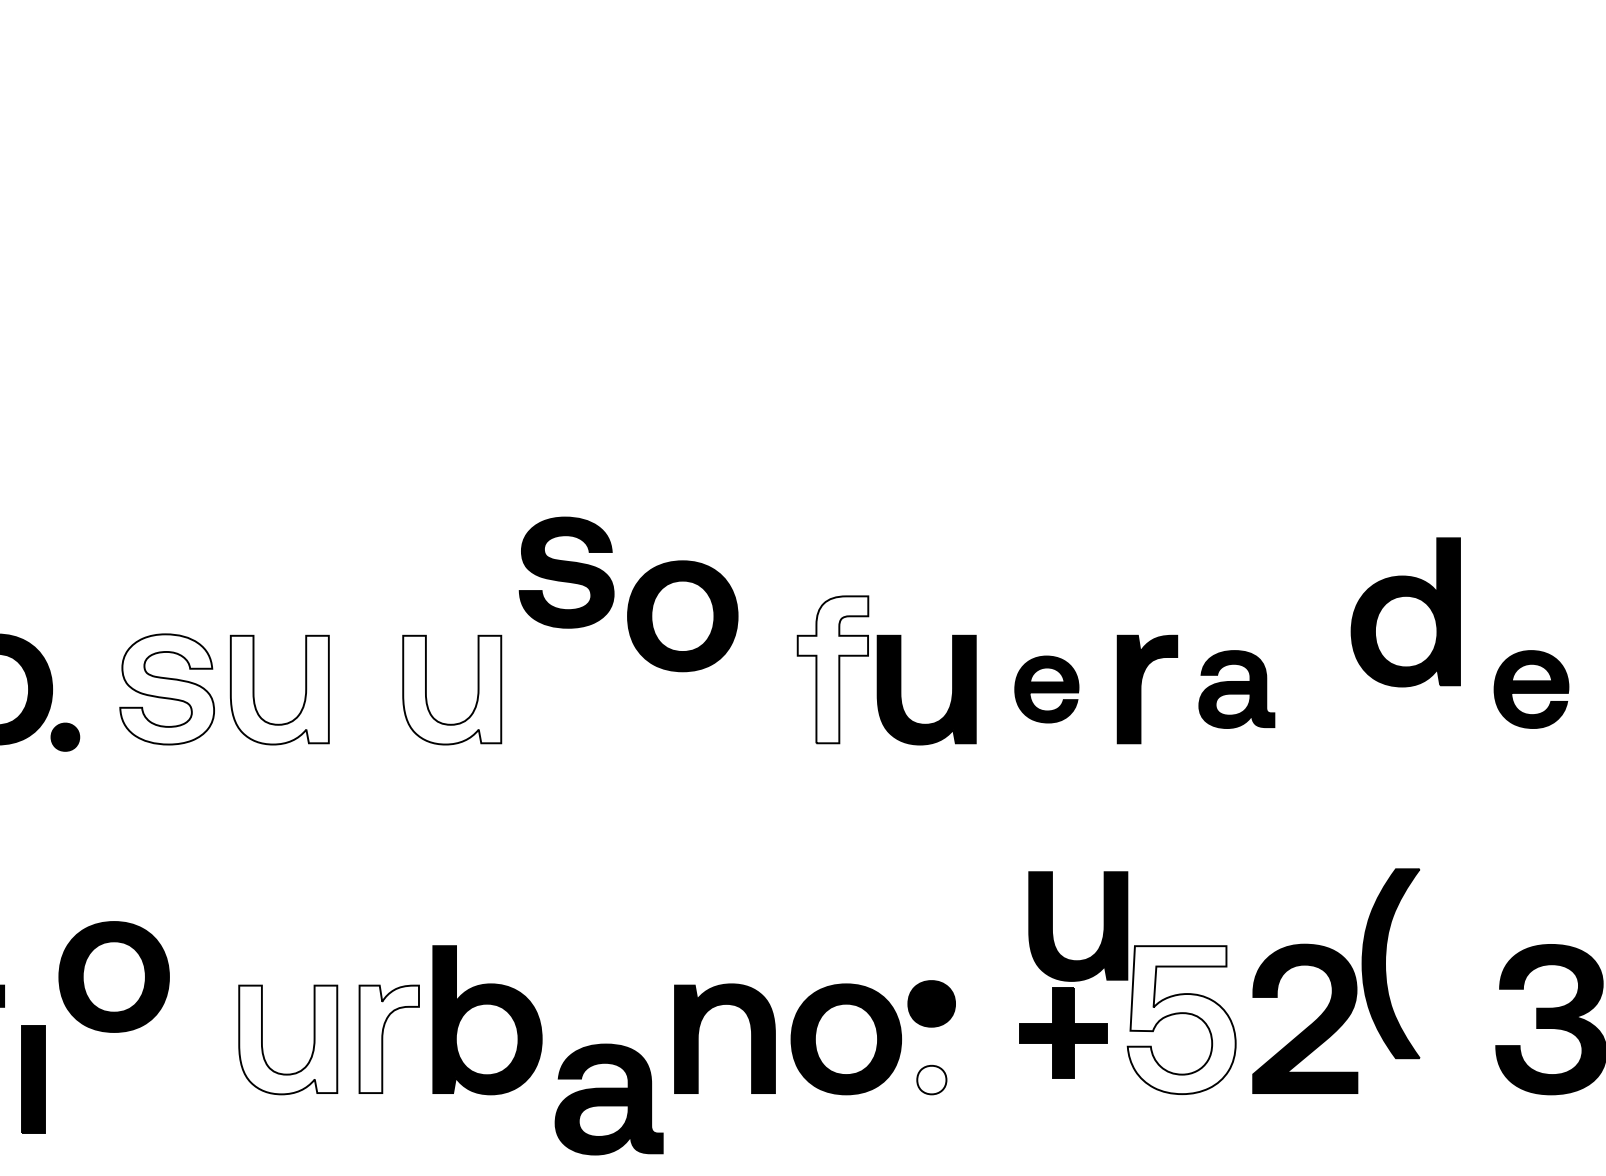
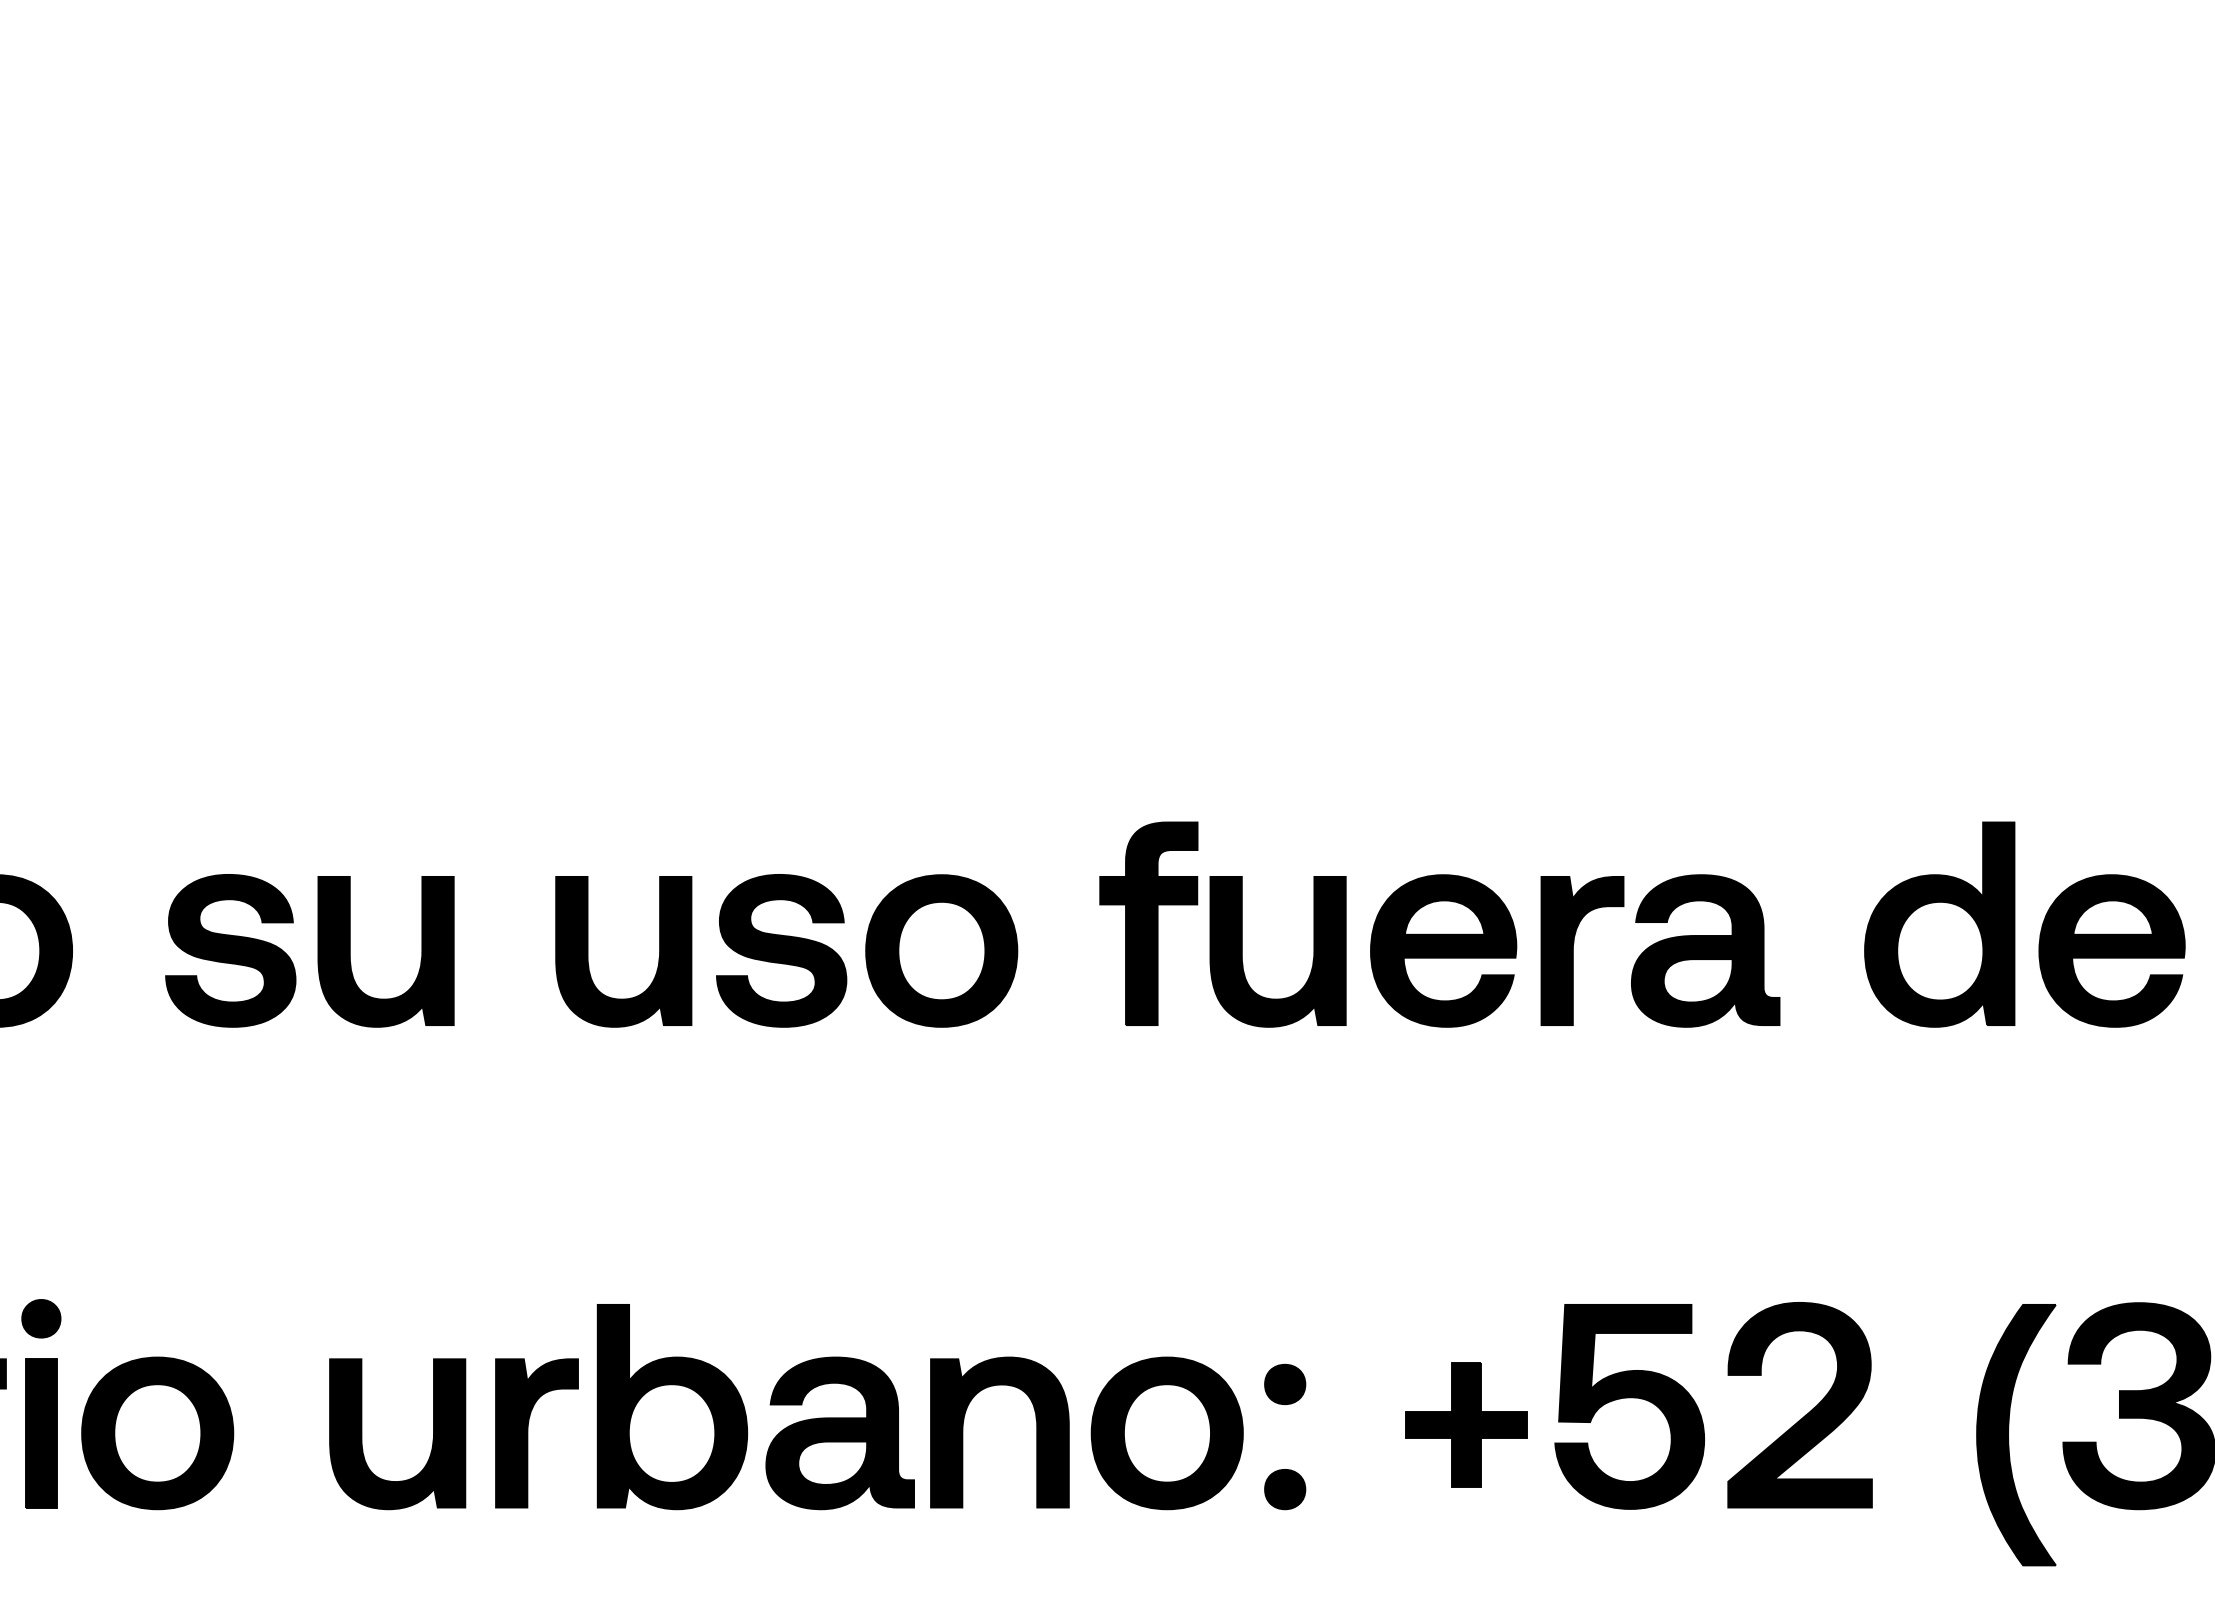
part: (566, 572) -> (781, 950), moved
part: (1405, 612) -> (1939, 924), moved
part: (682, 615) -> (941, 950), moved
fill: (832, 669) -> (1148, 923), added
fill: (166, 689) -> (230, 950), added
fill: (279, 689) -> (385, 951), added
fill: (452, 689) -> (623, 951), added
part: (1046, 689) -> (1443, 950), size x1.67
part: (1236, 689) -> (1705, 950), size x1.43
part: (1531, 689) -> (2111, 950), size x1.43
part: (65, 737) -> (41, 1318), moved
part: (1052, 926) -> (1451, 1277), removed
part: (1385, 964) -> (2008, 1435), moved
part: (114, 977) -> (157, 1433), moved
part: (932, 1003) -> (1285, 1384), size x0.62
fill: (1181, 1019) -> (1629, 1406), added
fill: (388, 1039) -> (536, 1433), added
fill: (288, 1040) -> (397, 1434), added
part: (33, 1079) -> (41, 1433), moved
fill: (932, 1080) -> (1285, 1489), added
part: (608, 1099) -> (839, 1433), moved

